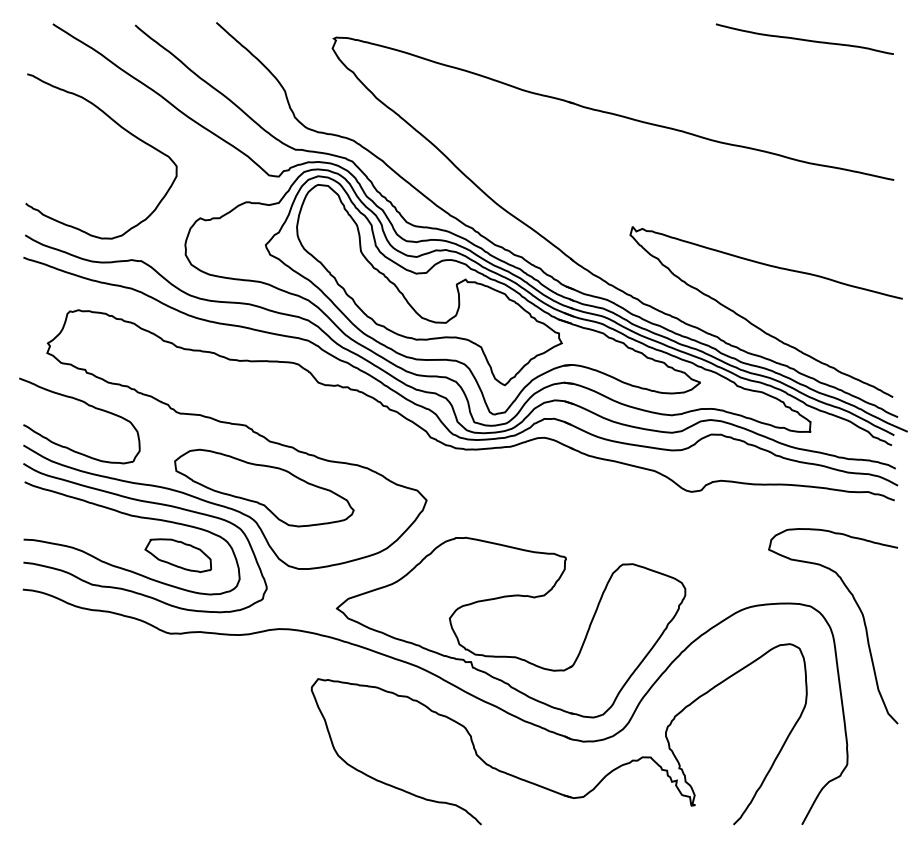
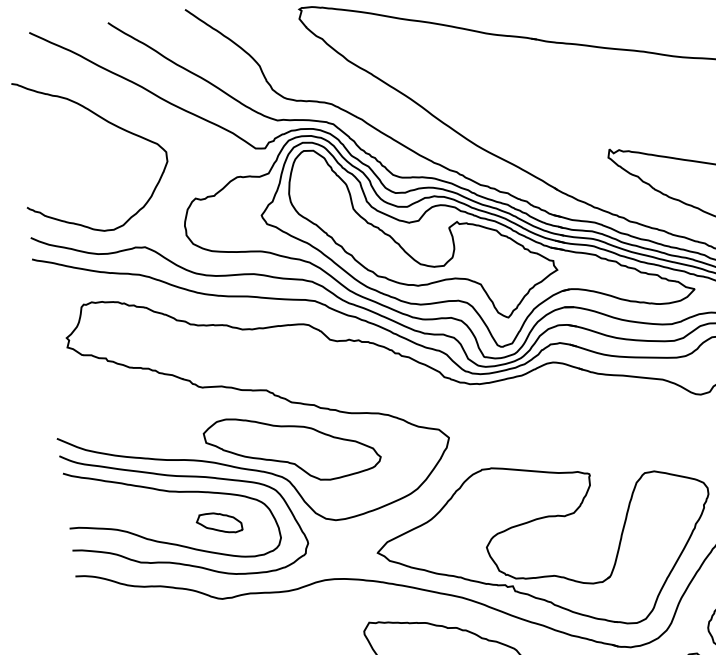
curve: (87, 405) -> (112, 392), removed
part: (178, 555) -> (219, 523), size x0.7

